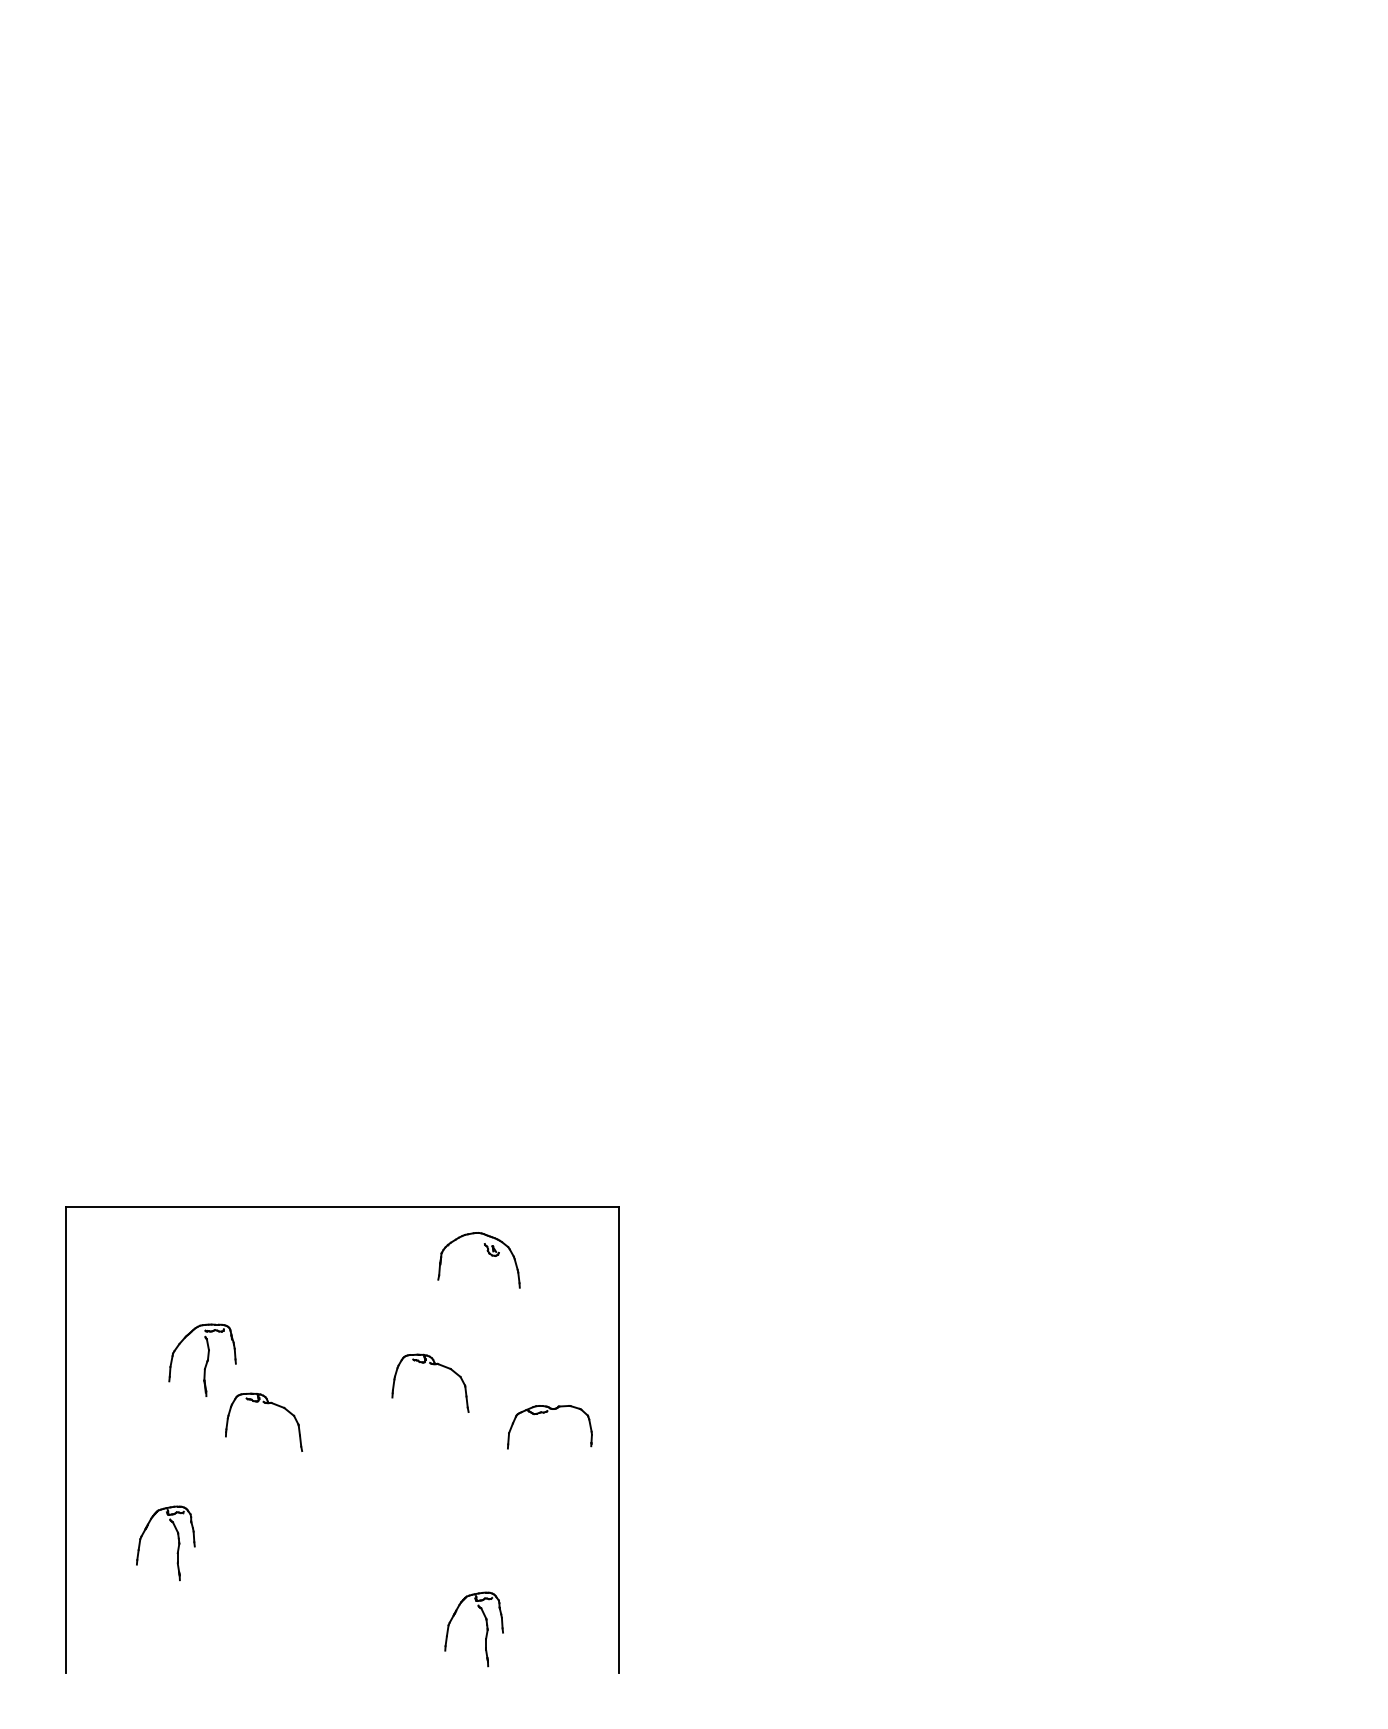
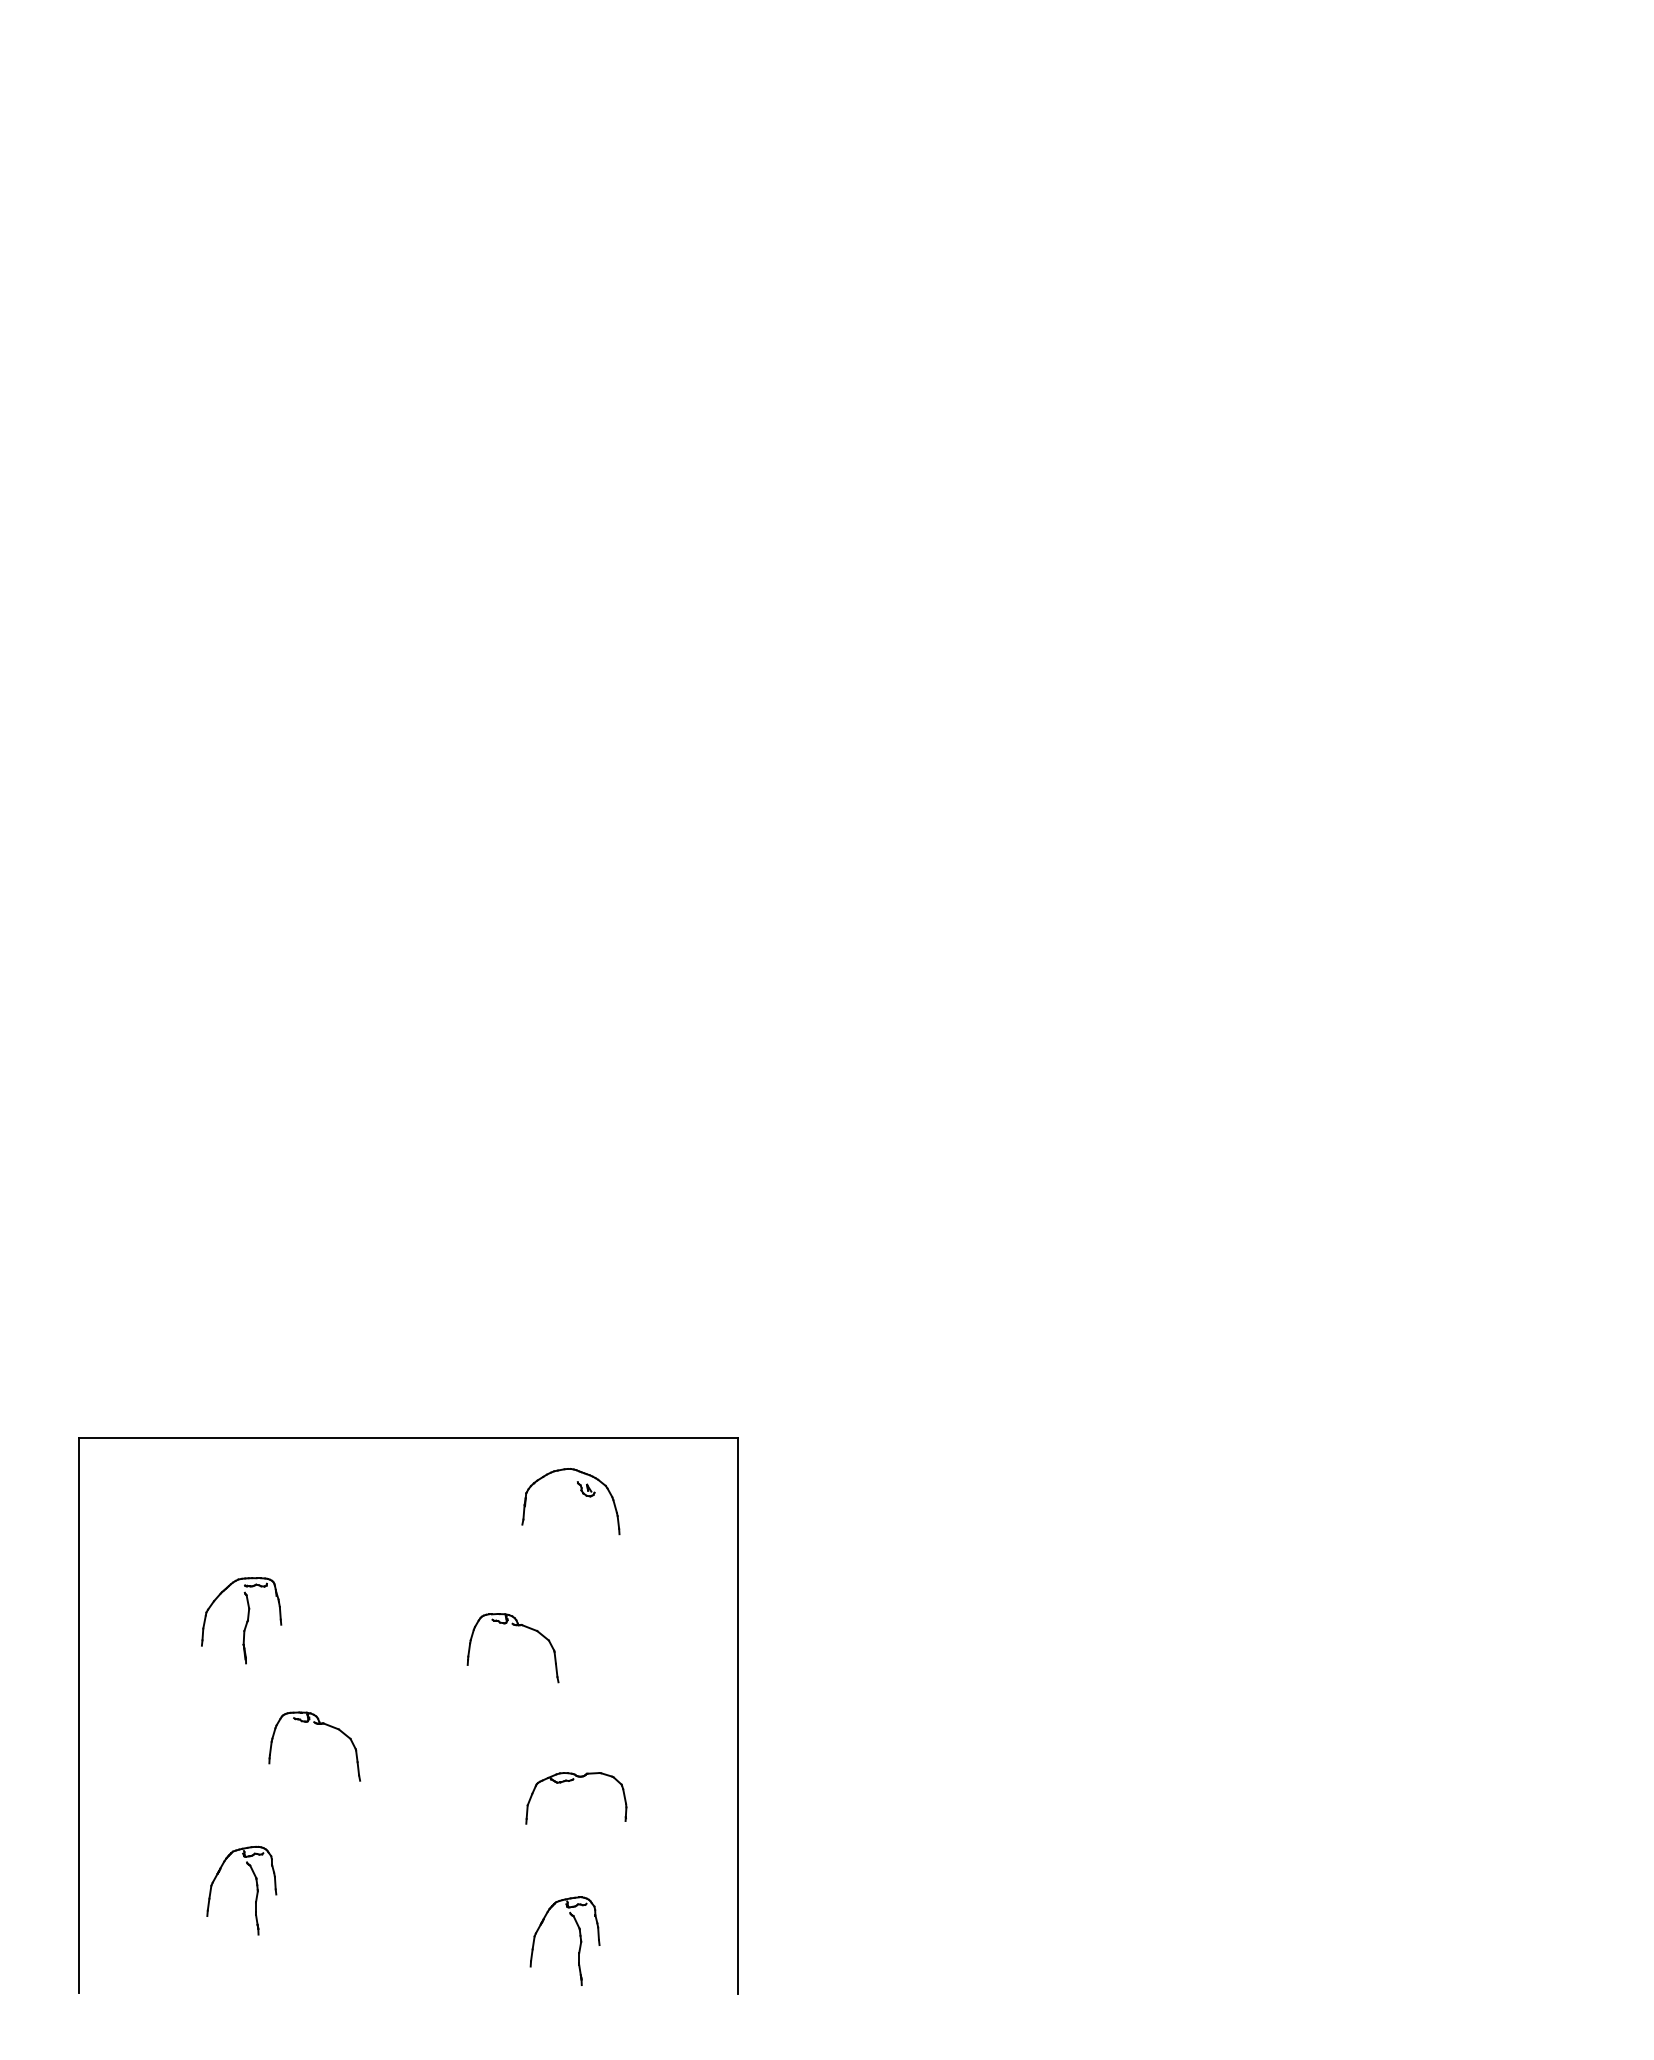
part: (264, 1403) -> (315, 1724), moved
part: (545, 1413) -> (571, 1781), moved
part: (178, 1543) -> (256, 1890), moved

